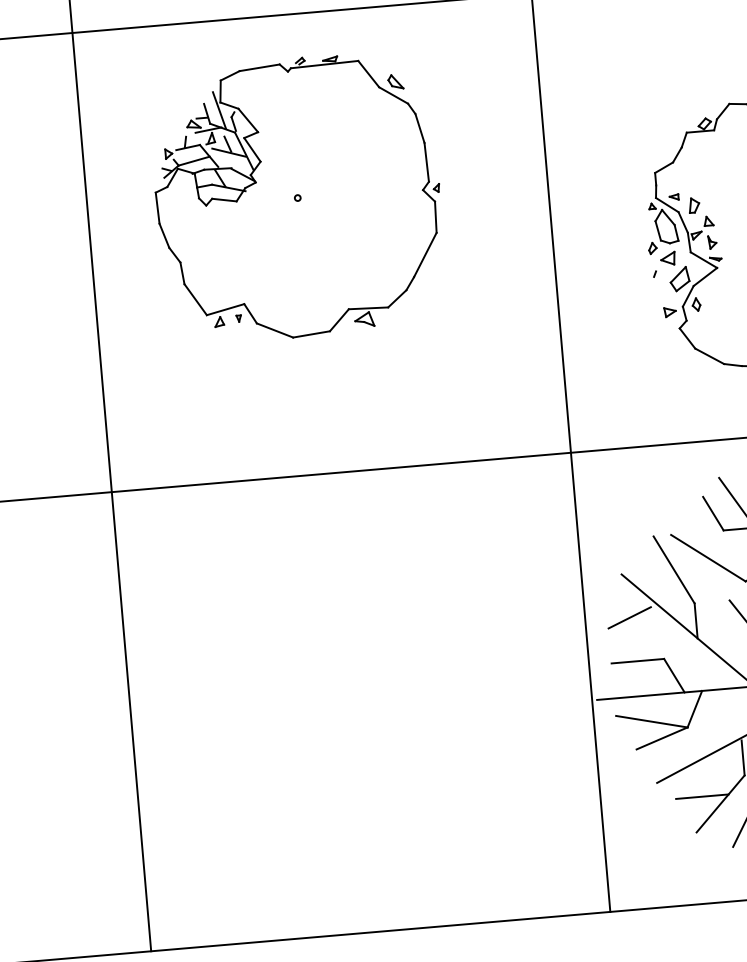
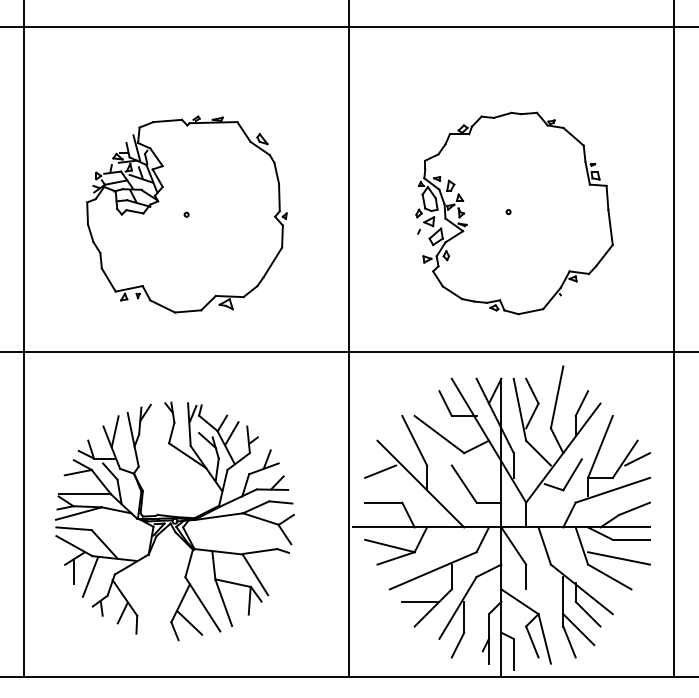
part: (297, 197) -> (186, 214), moved
part: (344, 713) -> (174, 521), added

